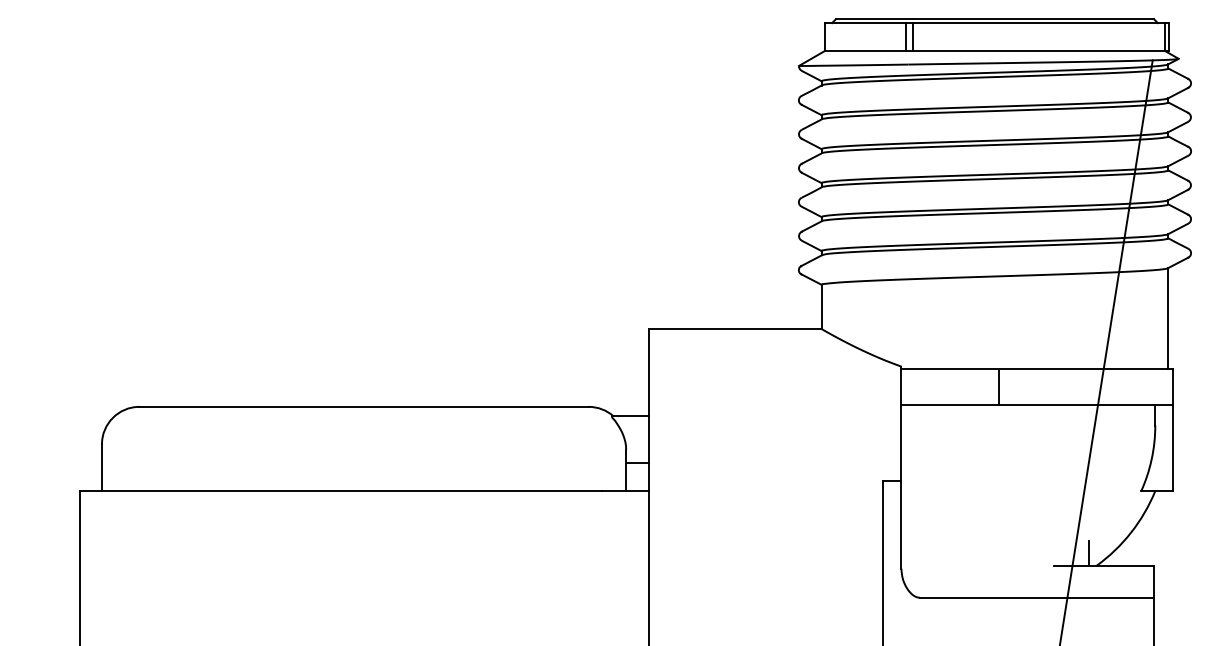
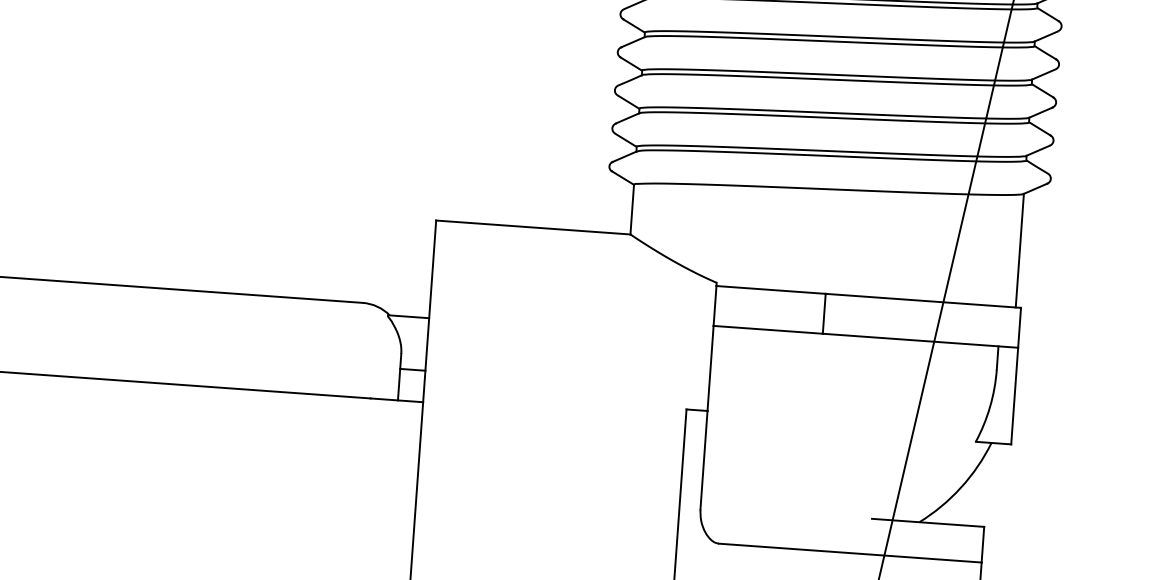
line: (1088, 553) -> (911, 507), removed

